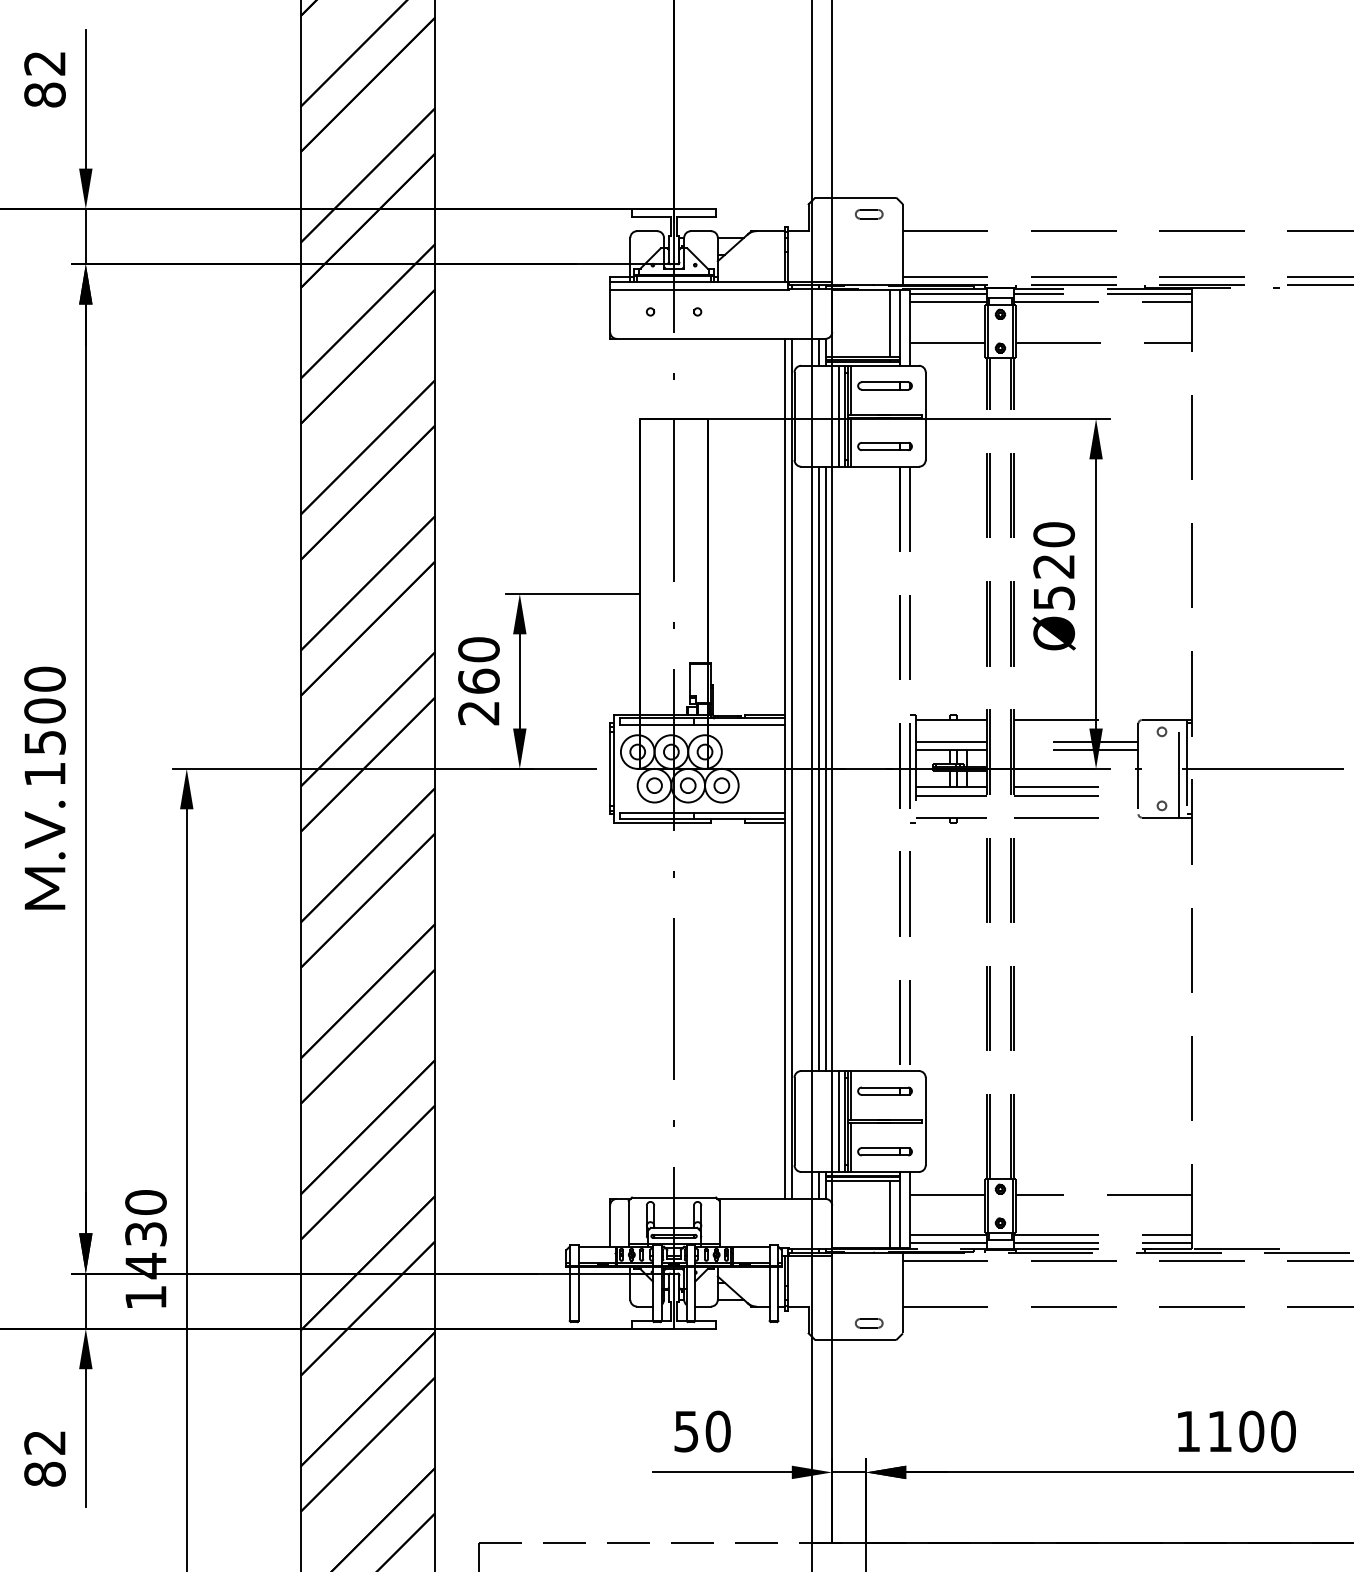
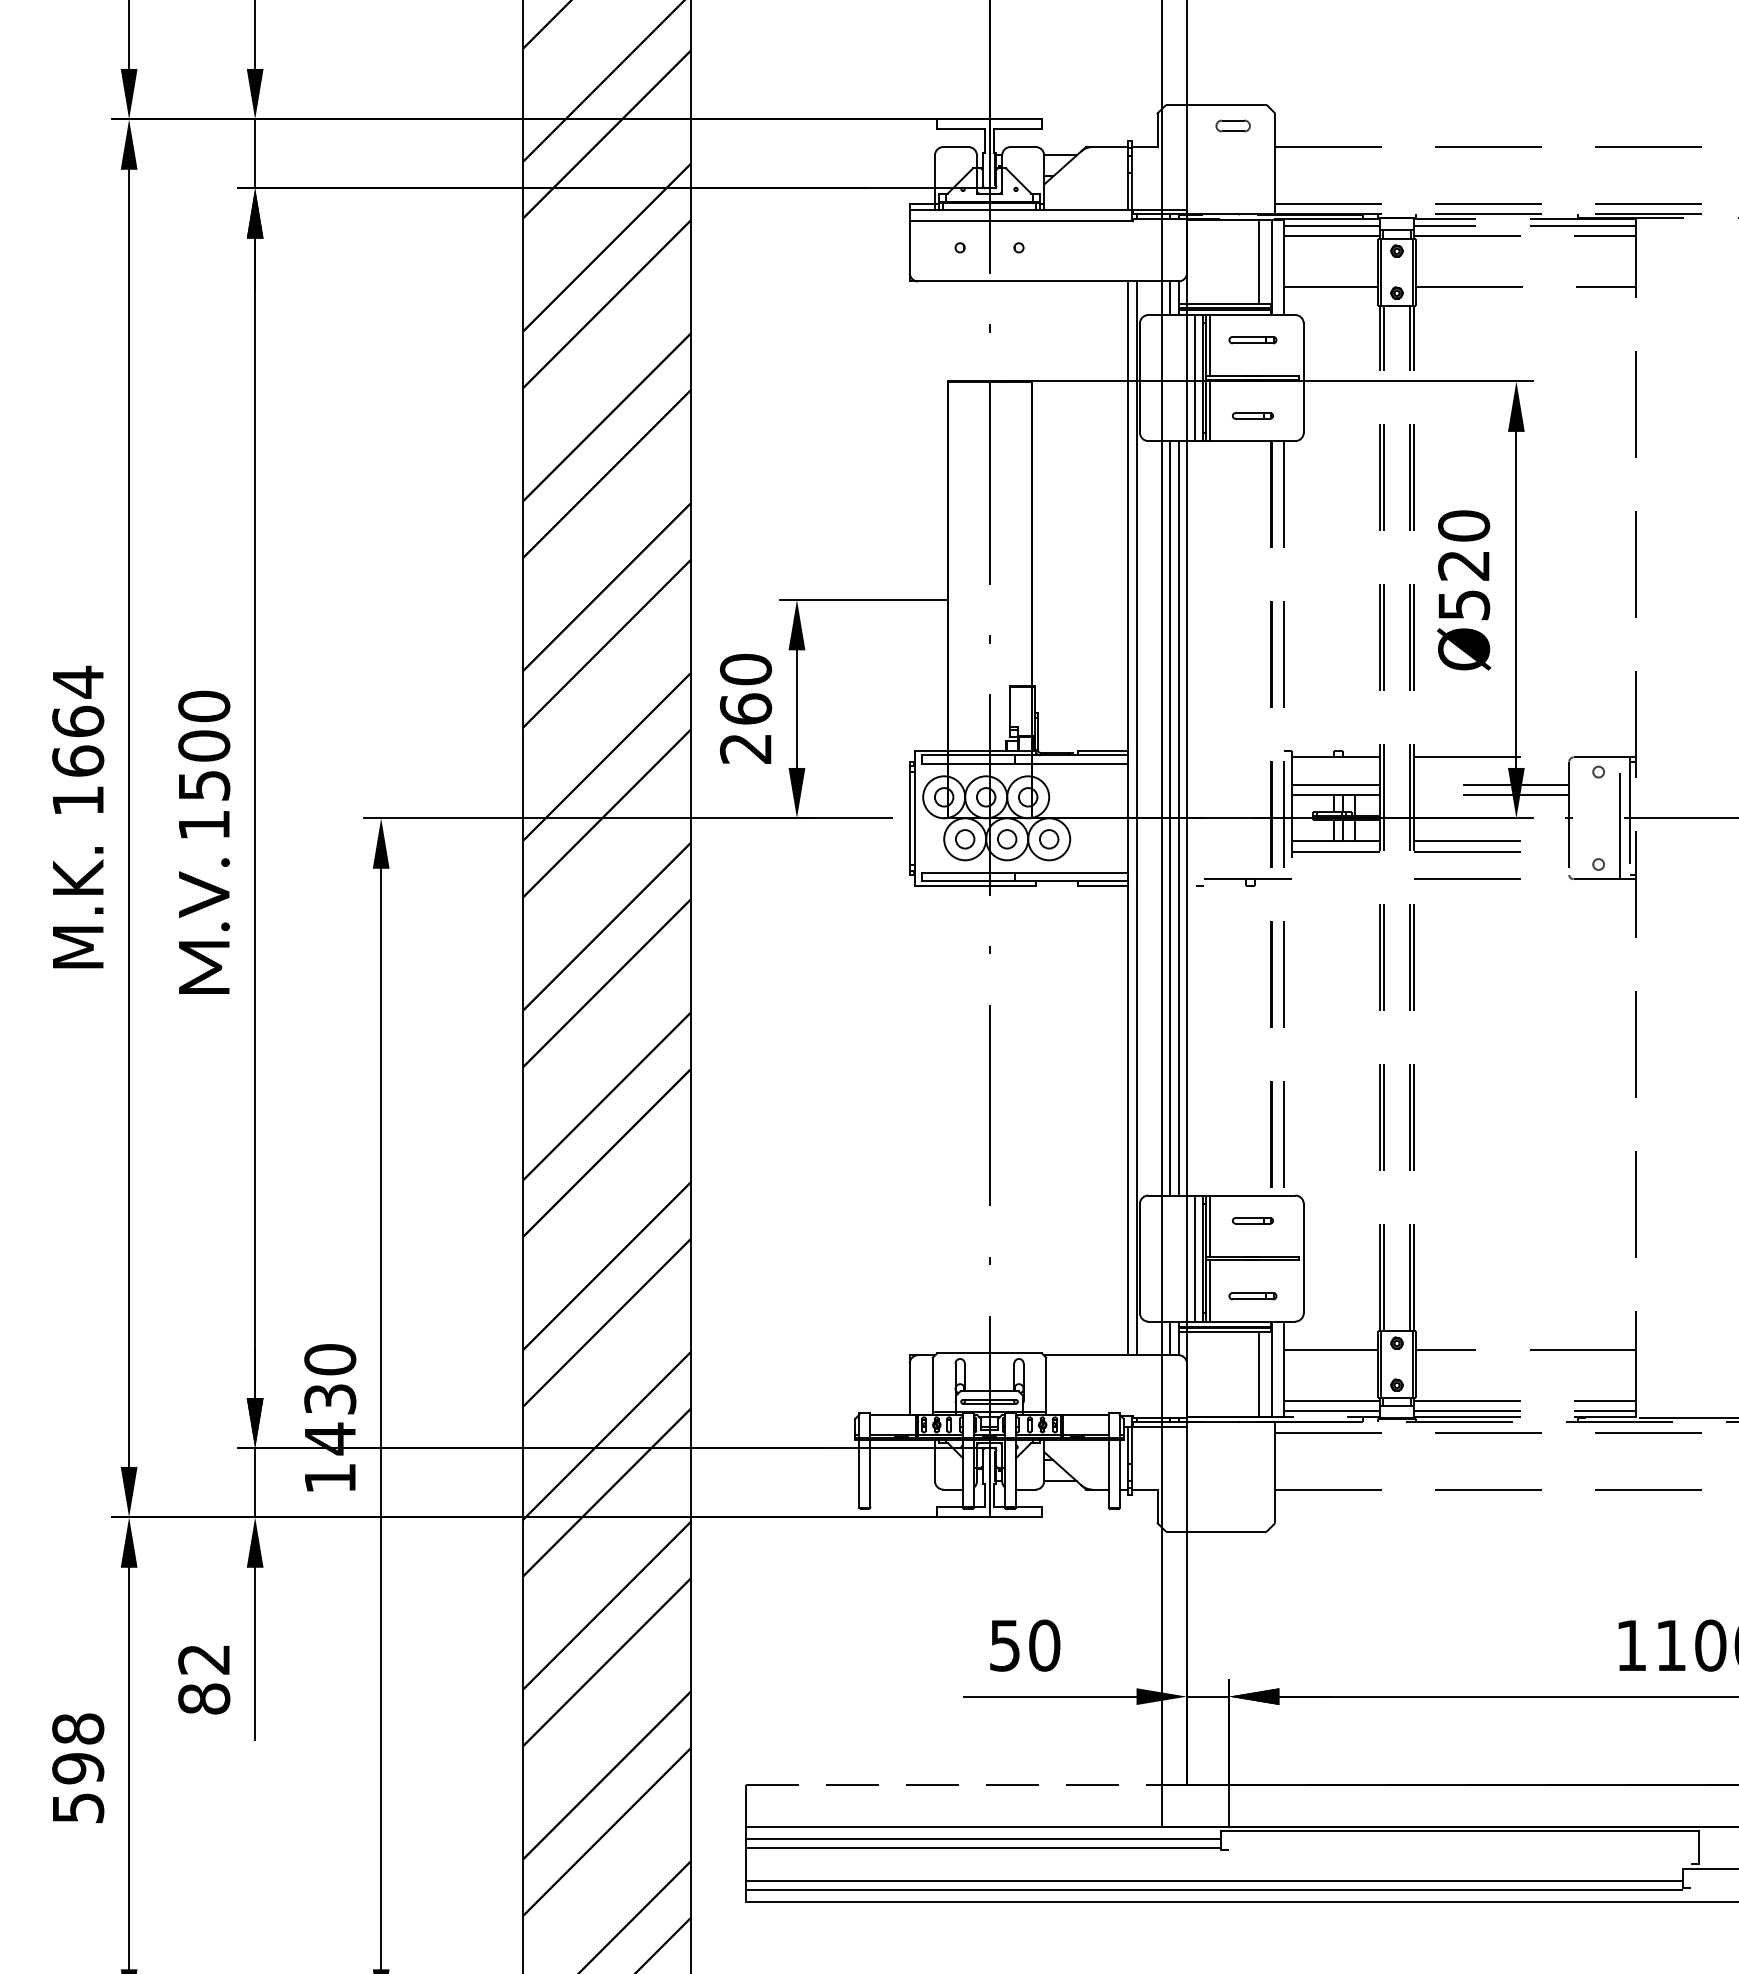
part: (884, 385) -> (1252, 339), size x0.7
part: (884, 446) -> (1252, 415), size x0.6
part: (947, 820) -> (1243, 882), moved
part: (884, 1091) -> (1252, 1220), size x0.6
part: (884, 1151) -> (1252, 1295), size x0.7
part: (868, 1323) -> (1232, 1510), removed

